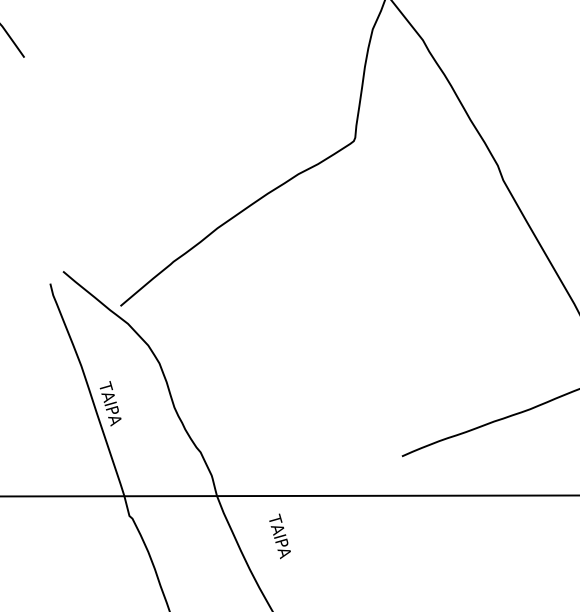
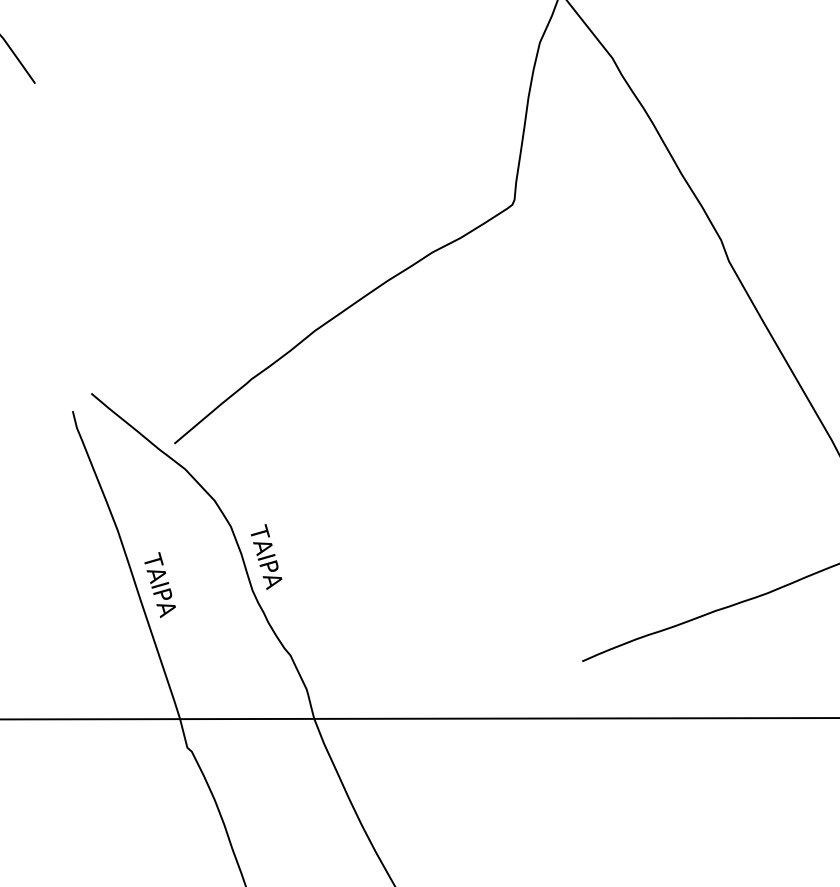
text: (279, 536) -> (265, 557), moved

